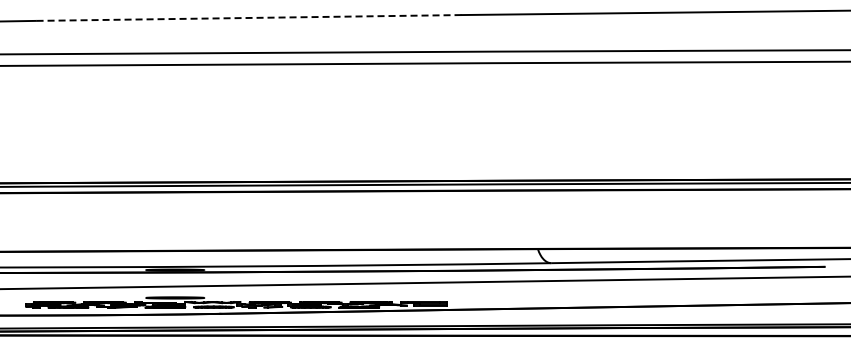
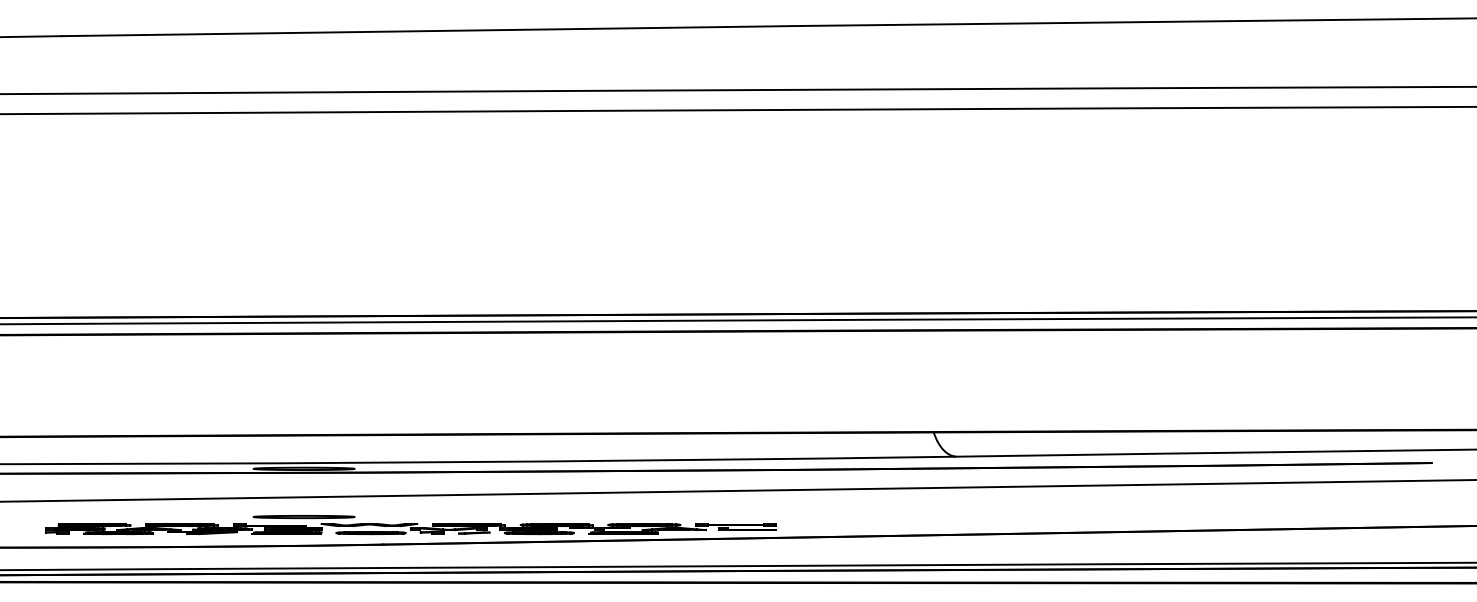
line: (248, 17) -> (431, 30), dashed -> solid

